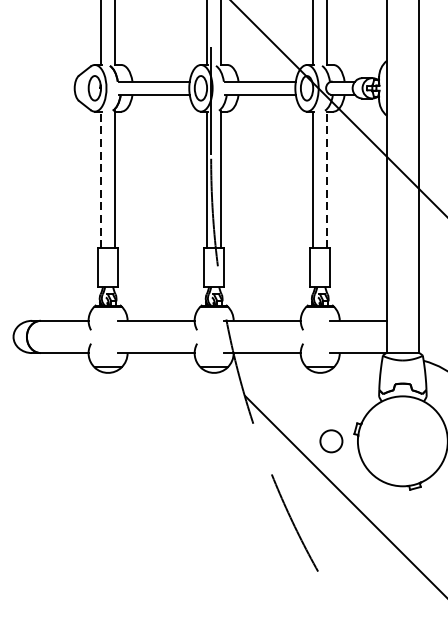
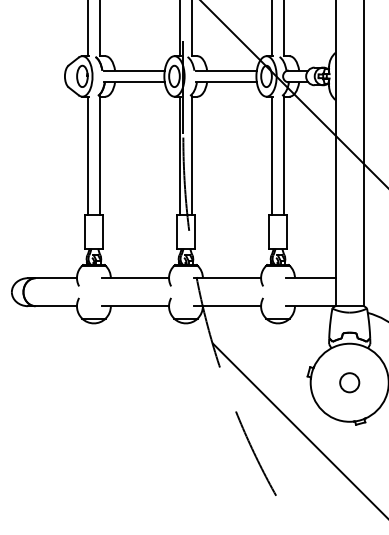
line: (101, 179) -> (88, 155), dashed -> solid
line: (326, 179) -> (283, 155), dashed -> solid
circle: (331, 441) -> (349, 382), moved

